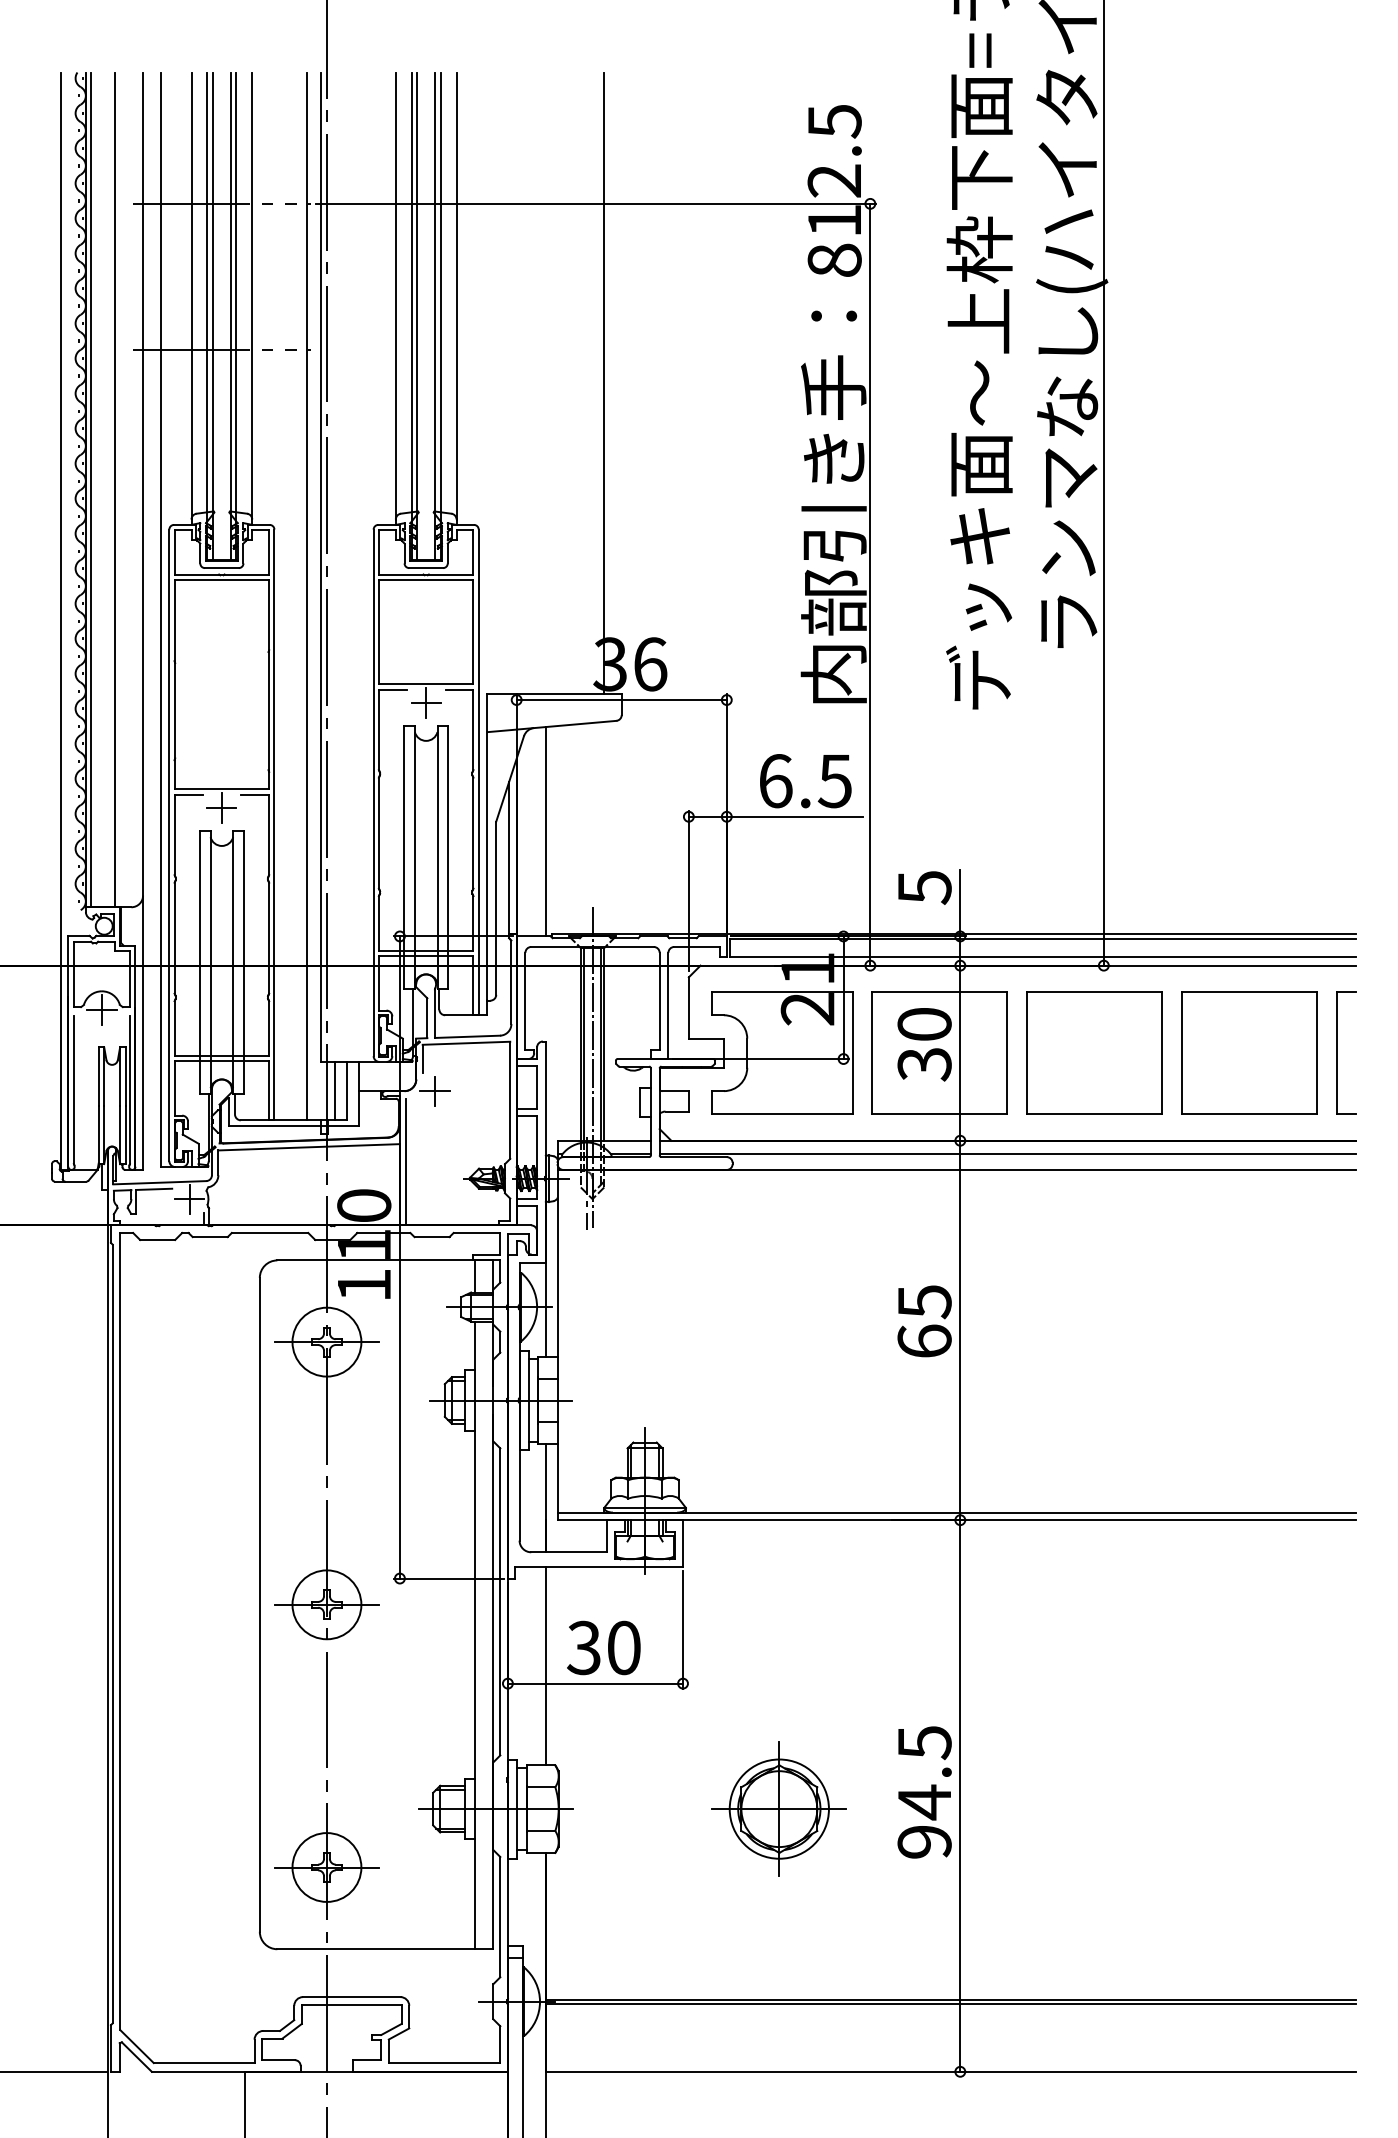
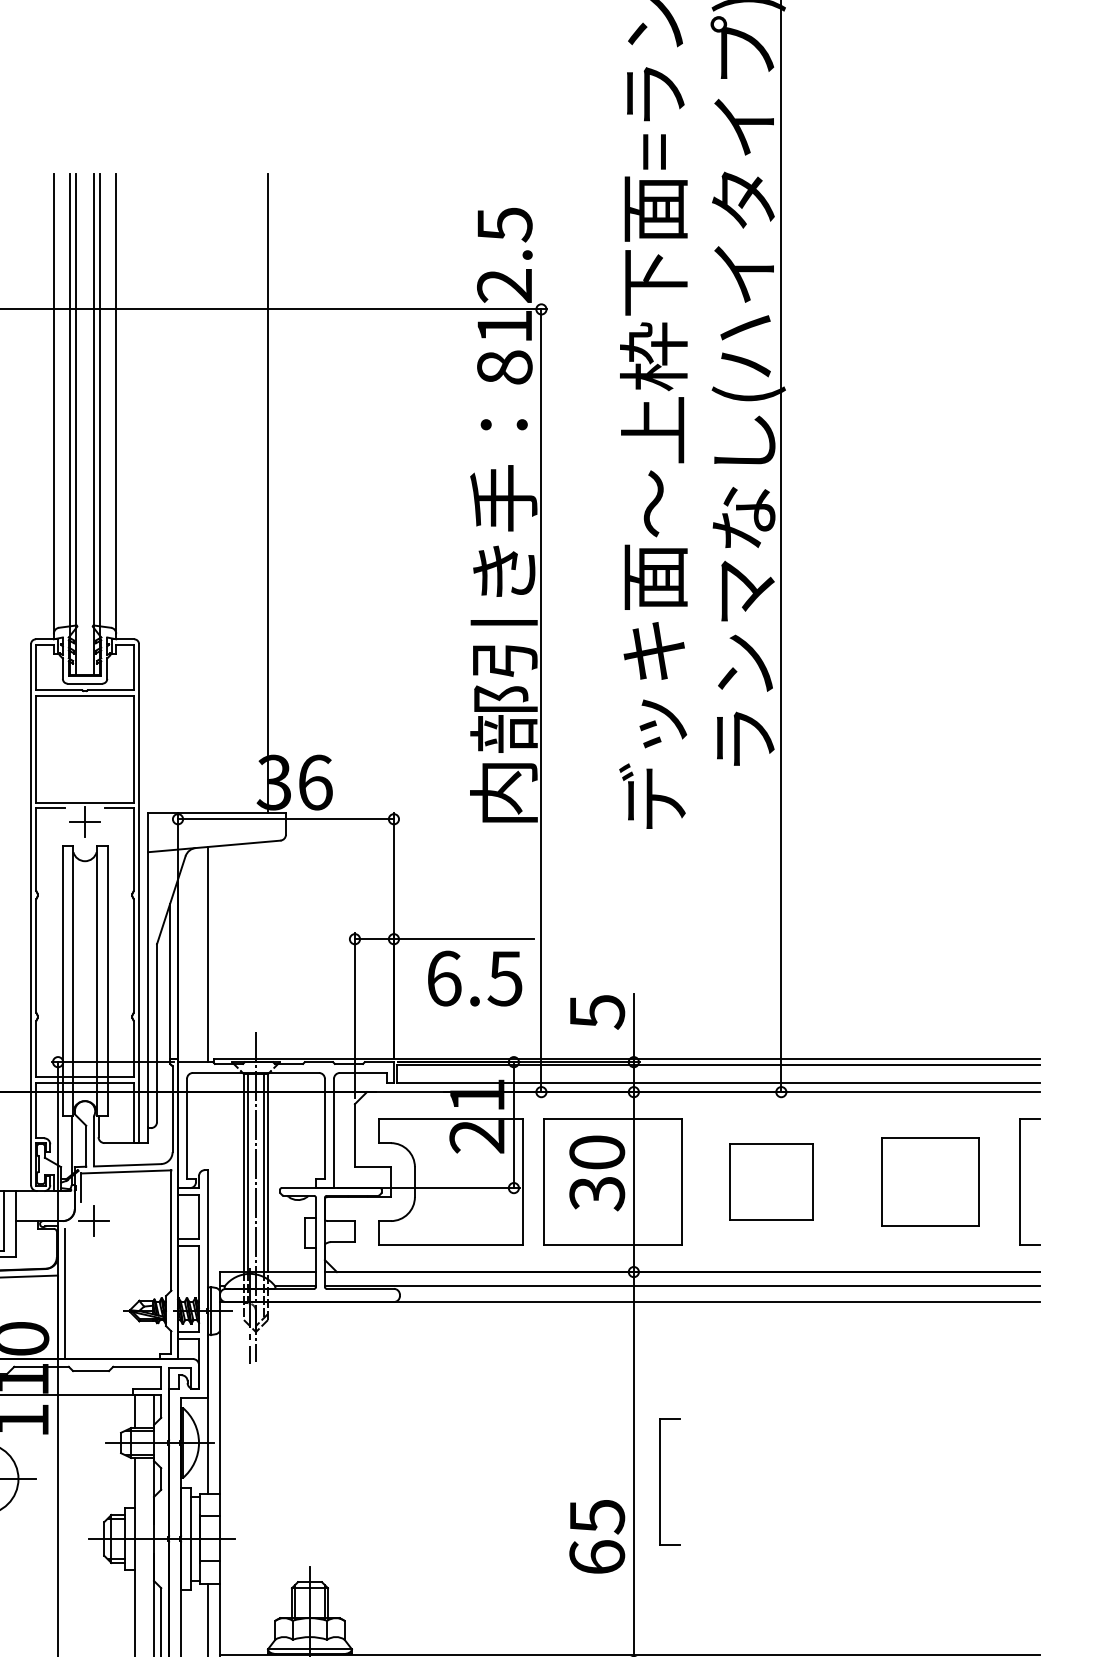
text: (805, 781) -> (474, 978), moved
part: (1094, 1052) -> (771, 1181), size x0.6
part: (1249, 1052) -> (931, 1181), size x0.7
text: (924, 1321) -> (597, 1536), moved
part: (986, 1344) -> (660, 1481), added

